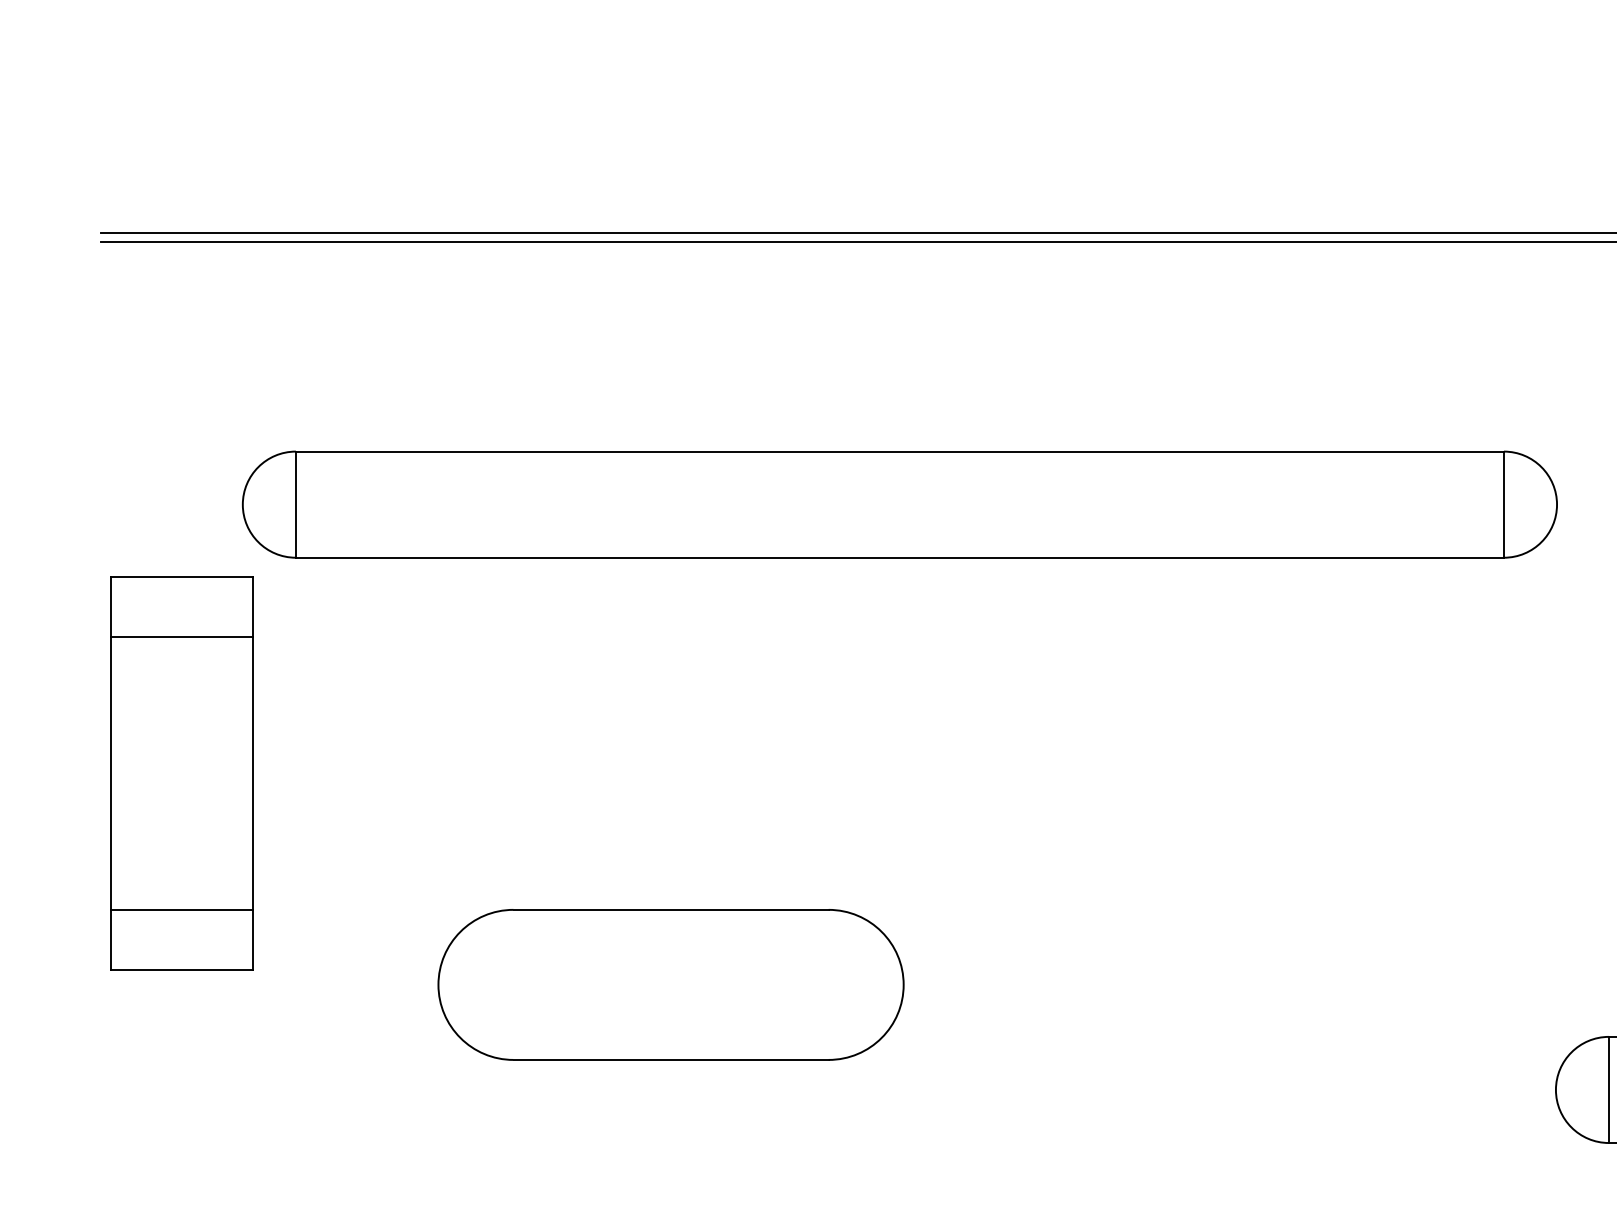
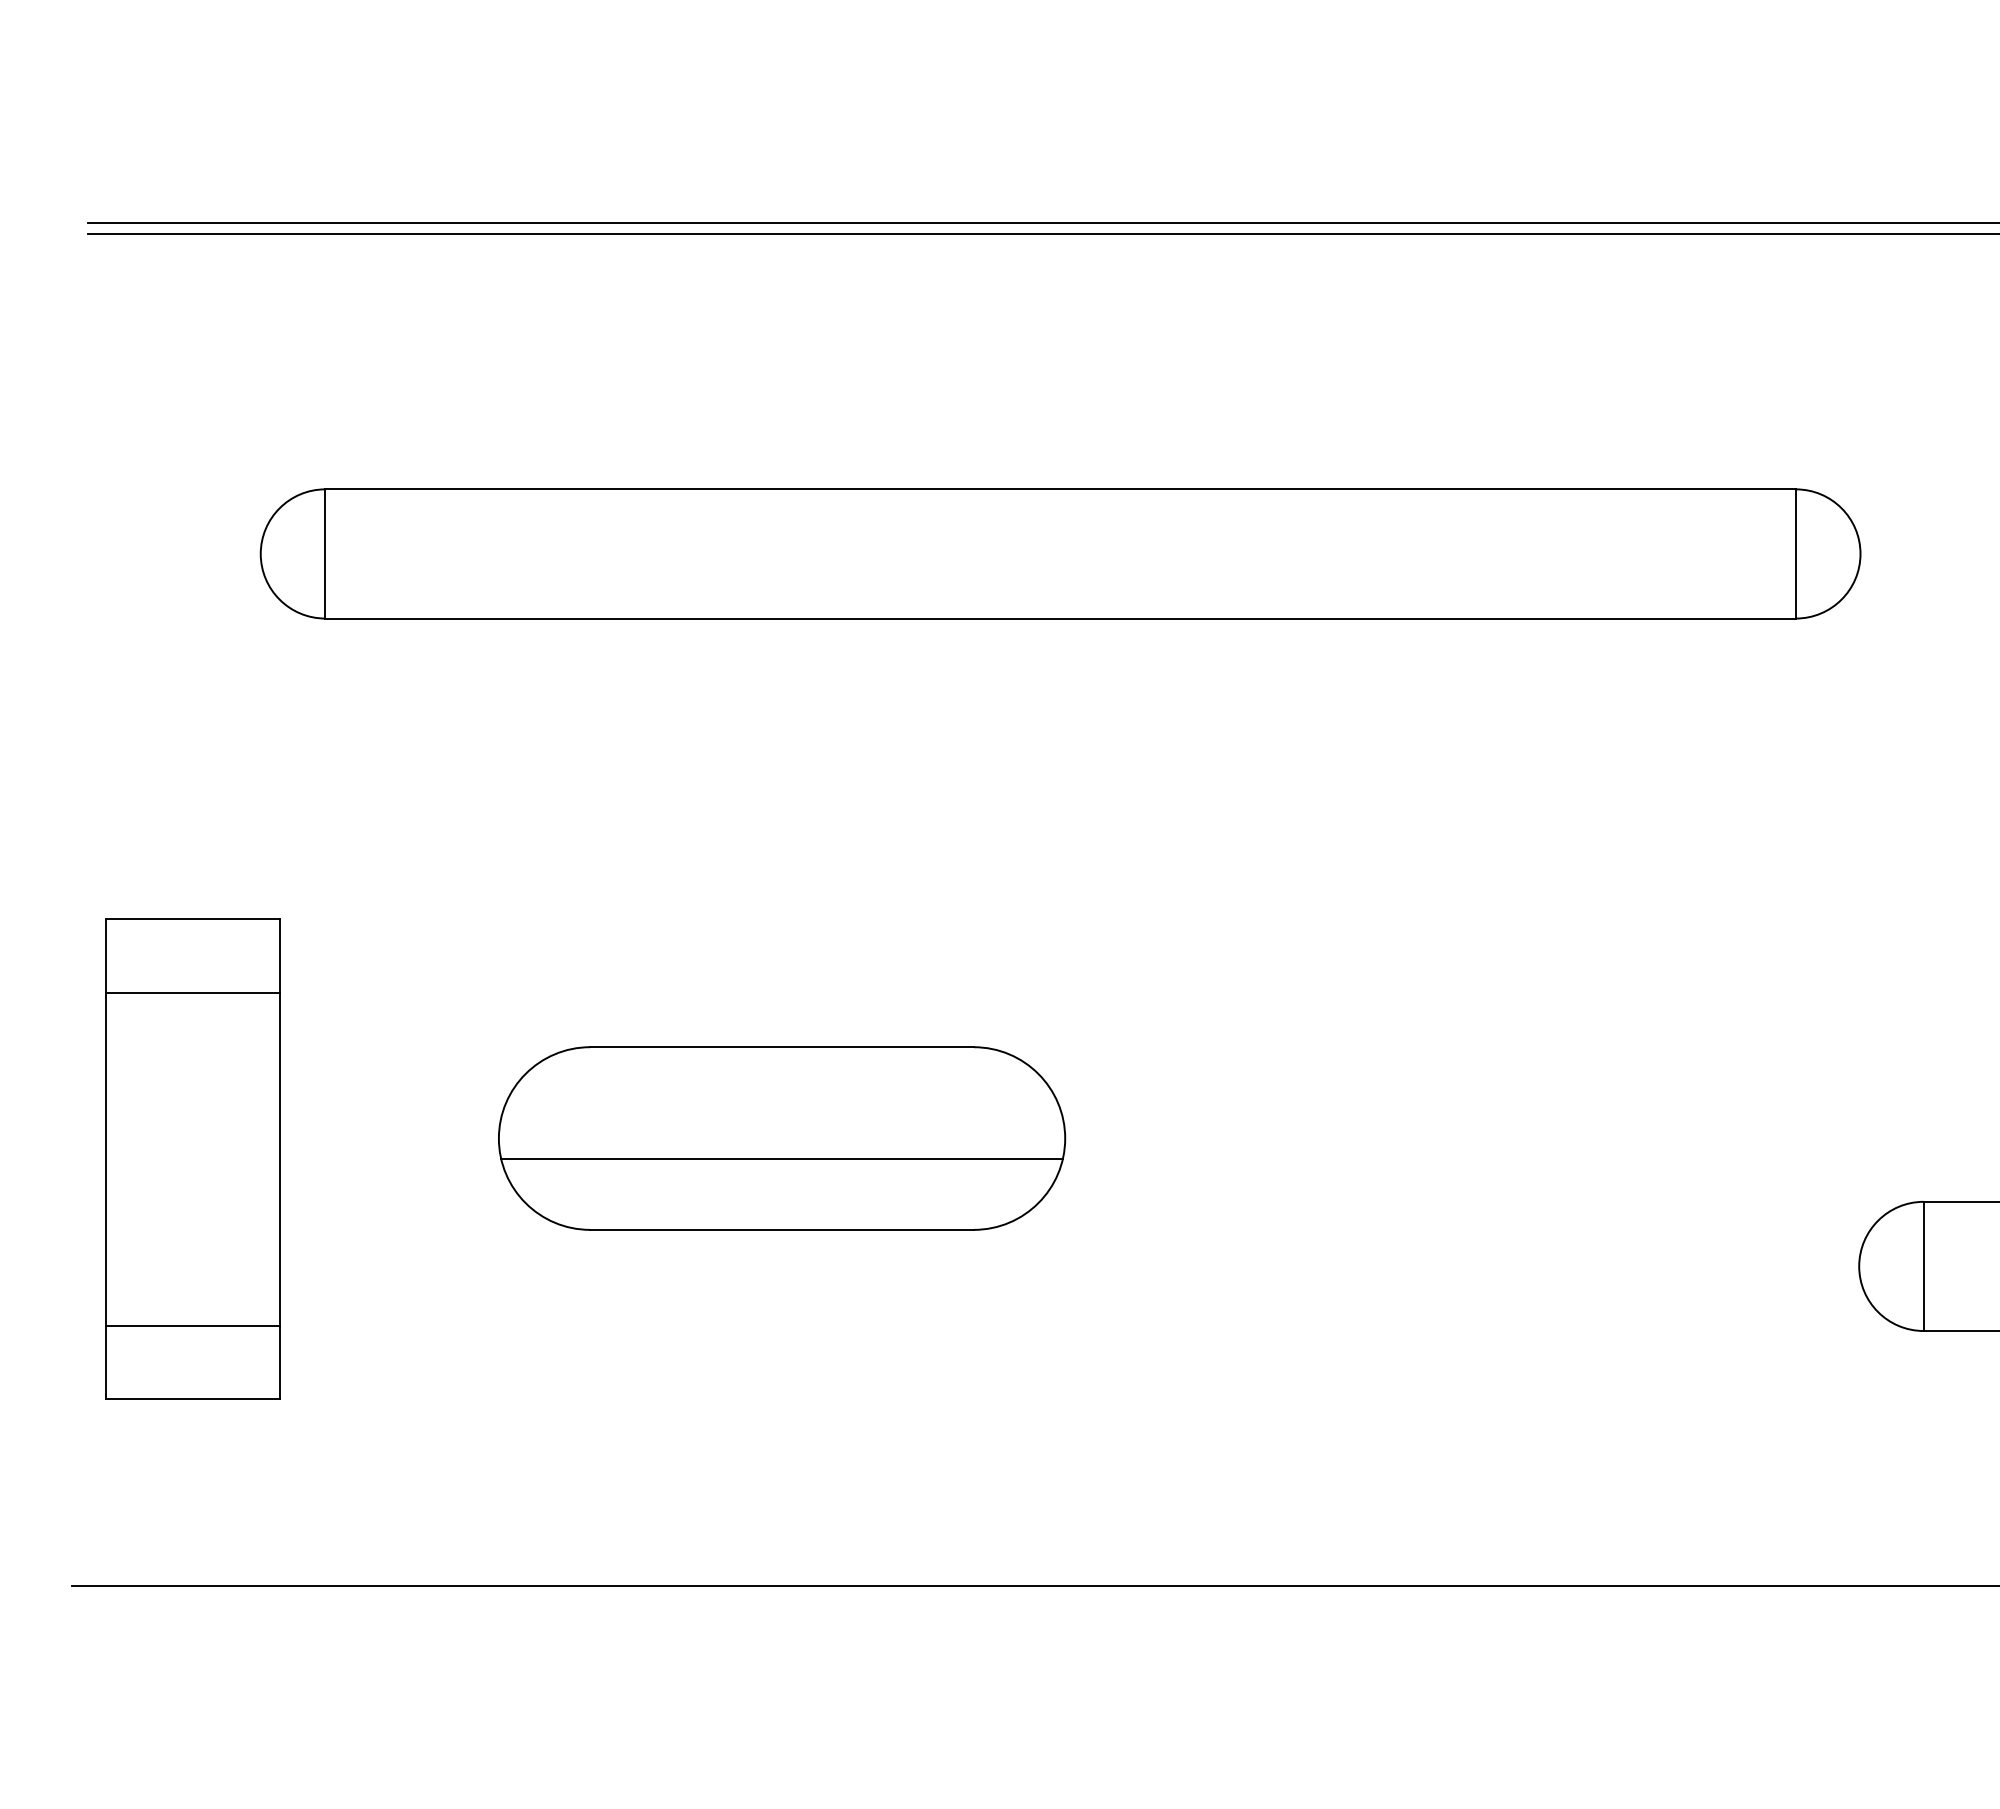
part: (181, 772) -> (192, 1158), moved
line: (670, 1002) -> (781, 1159), added

